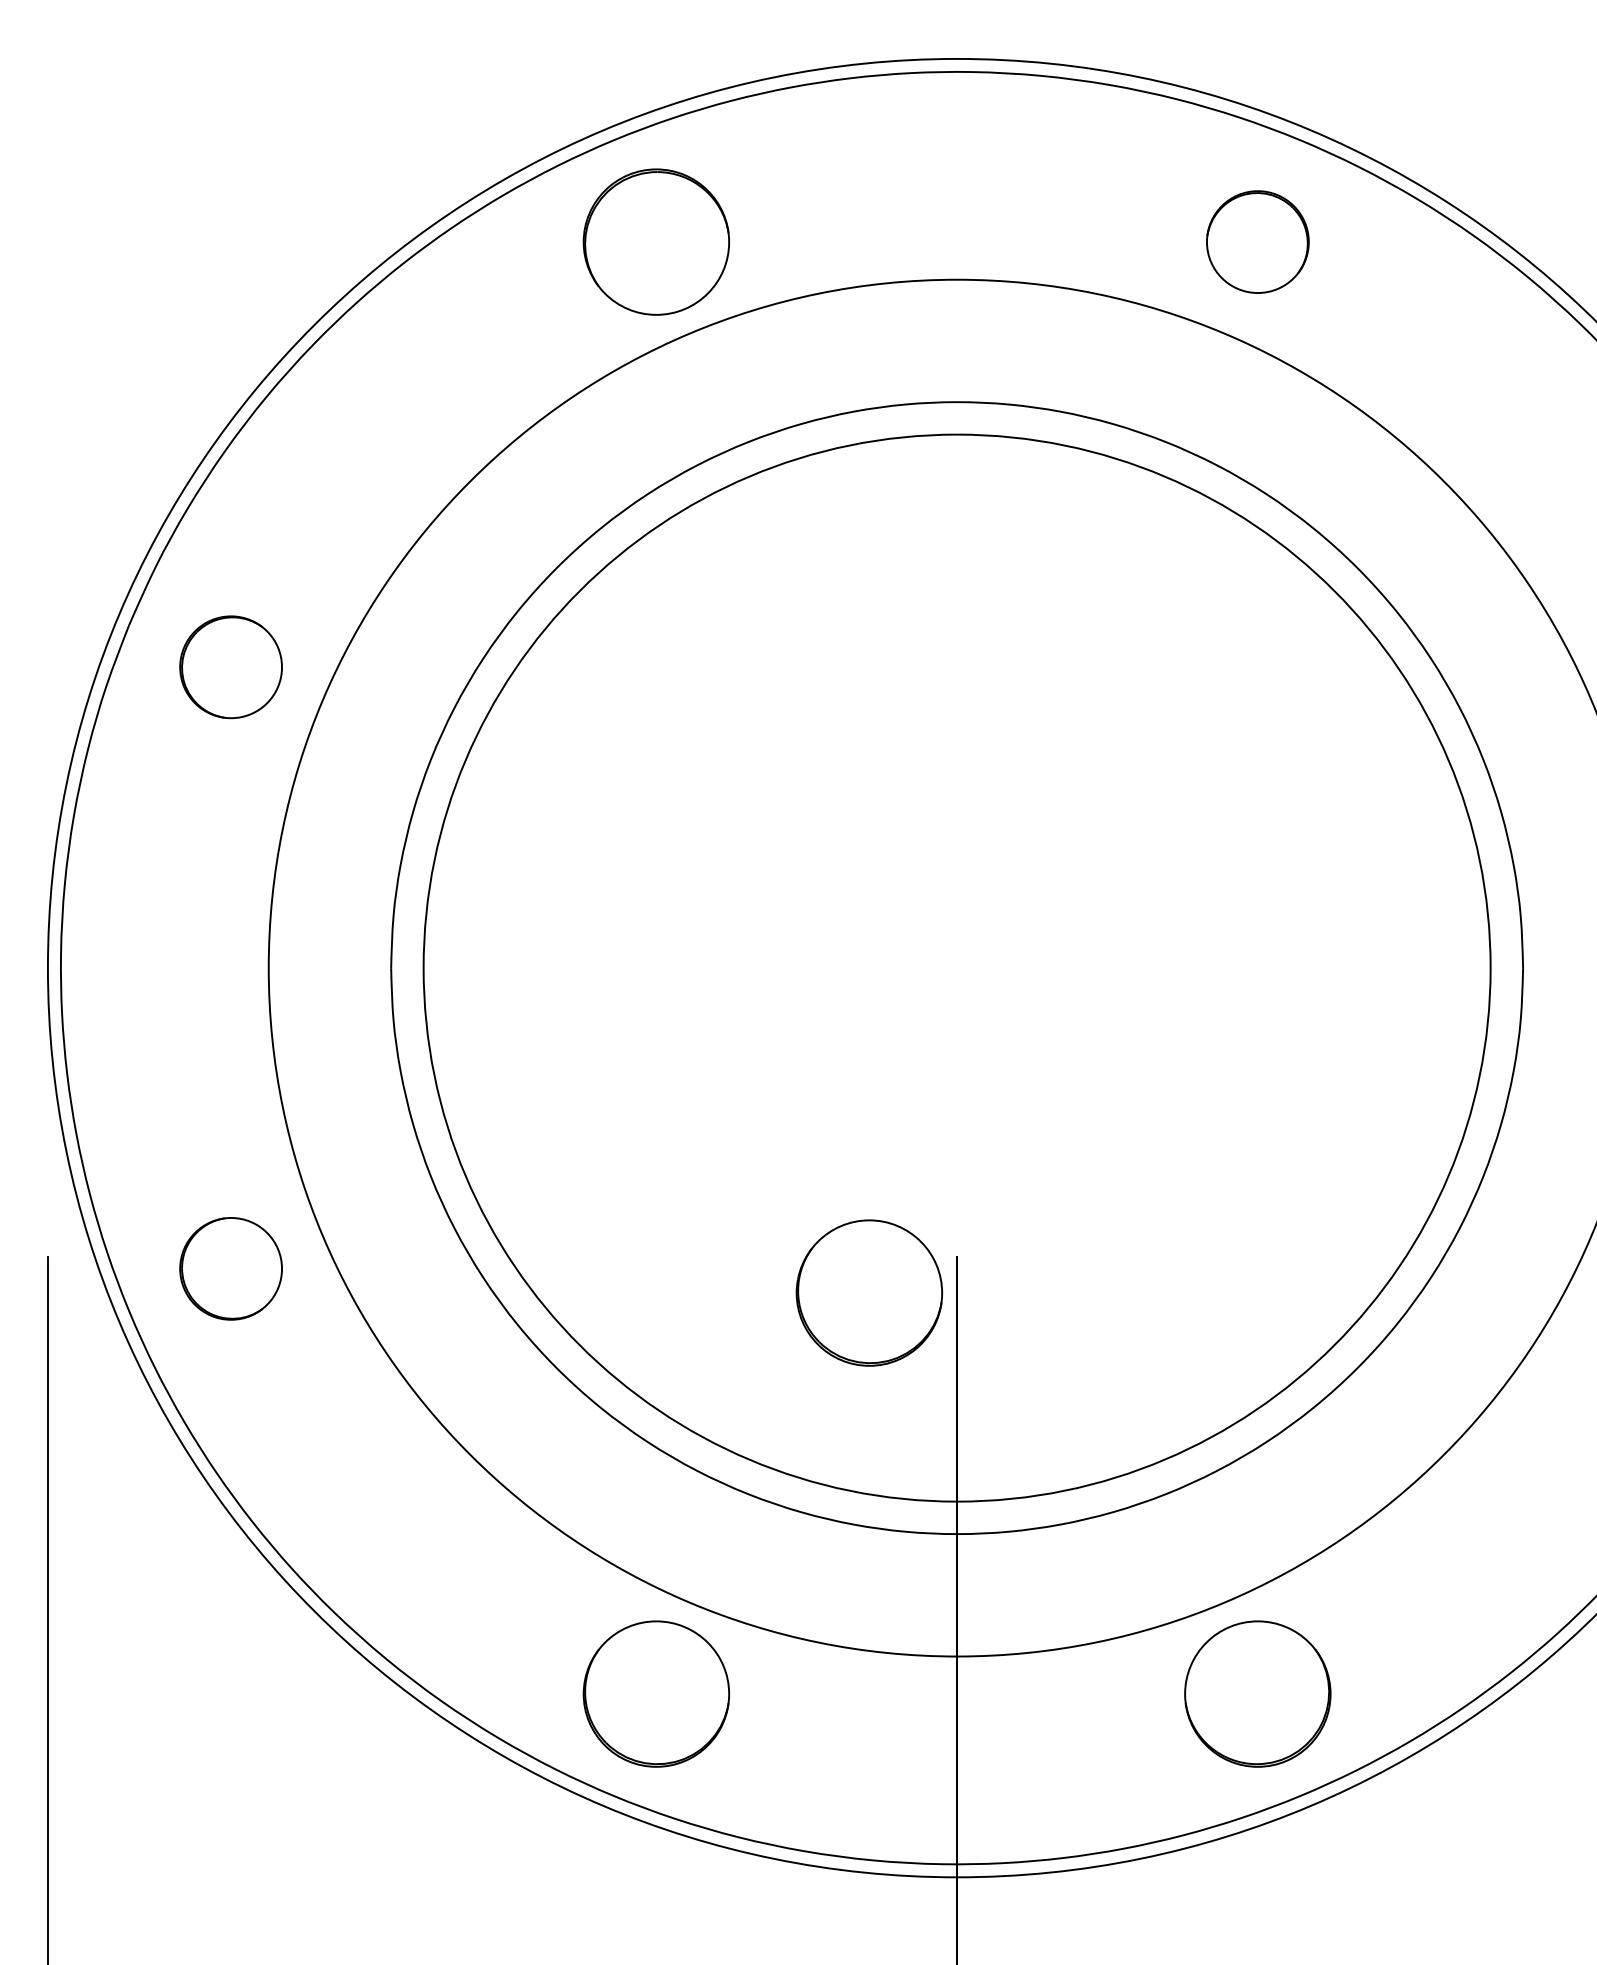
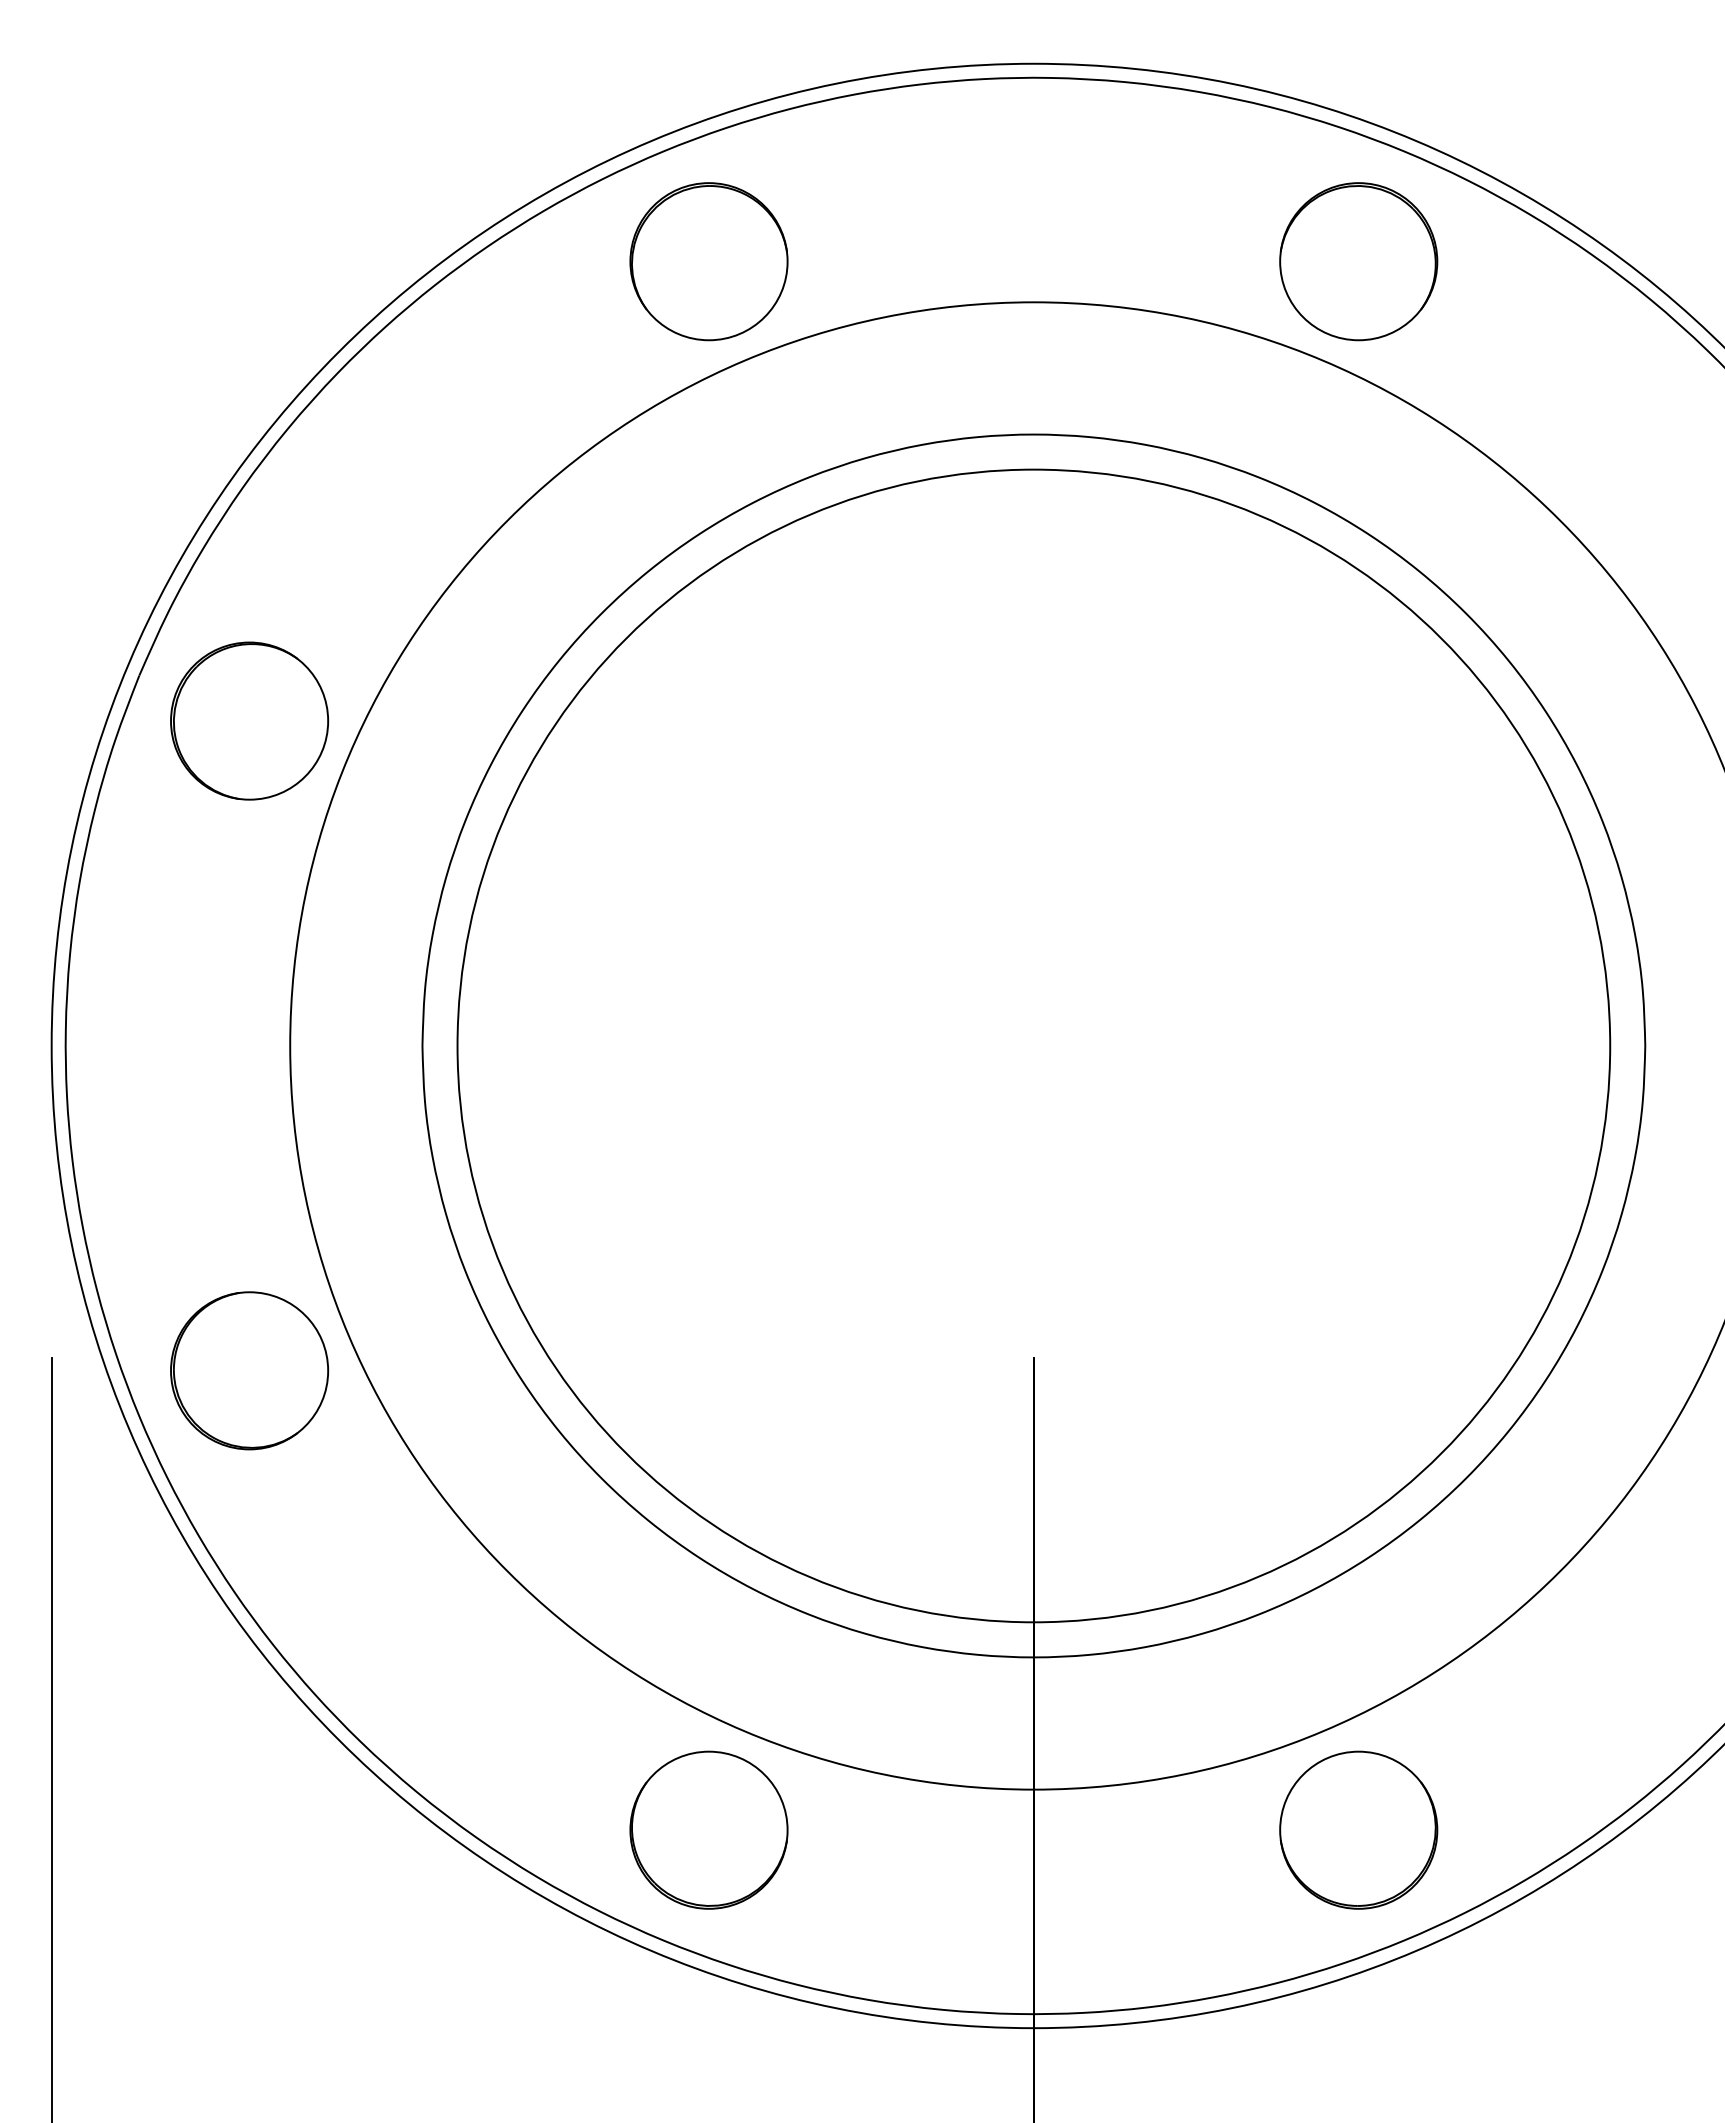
part: (1257, 241) -> (1358, 260), size x1.43
part: (230, 666) -> (248, 720), size x1.43
part: (230, 1268) -> (248, 1370), size x1.43
part: (868, 1292) -> (938, 1396), removed

